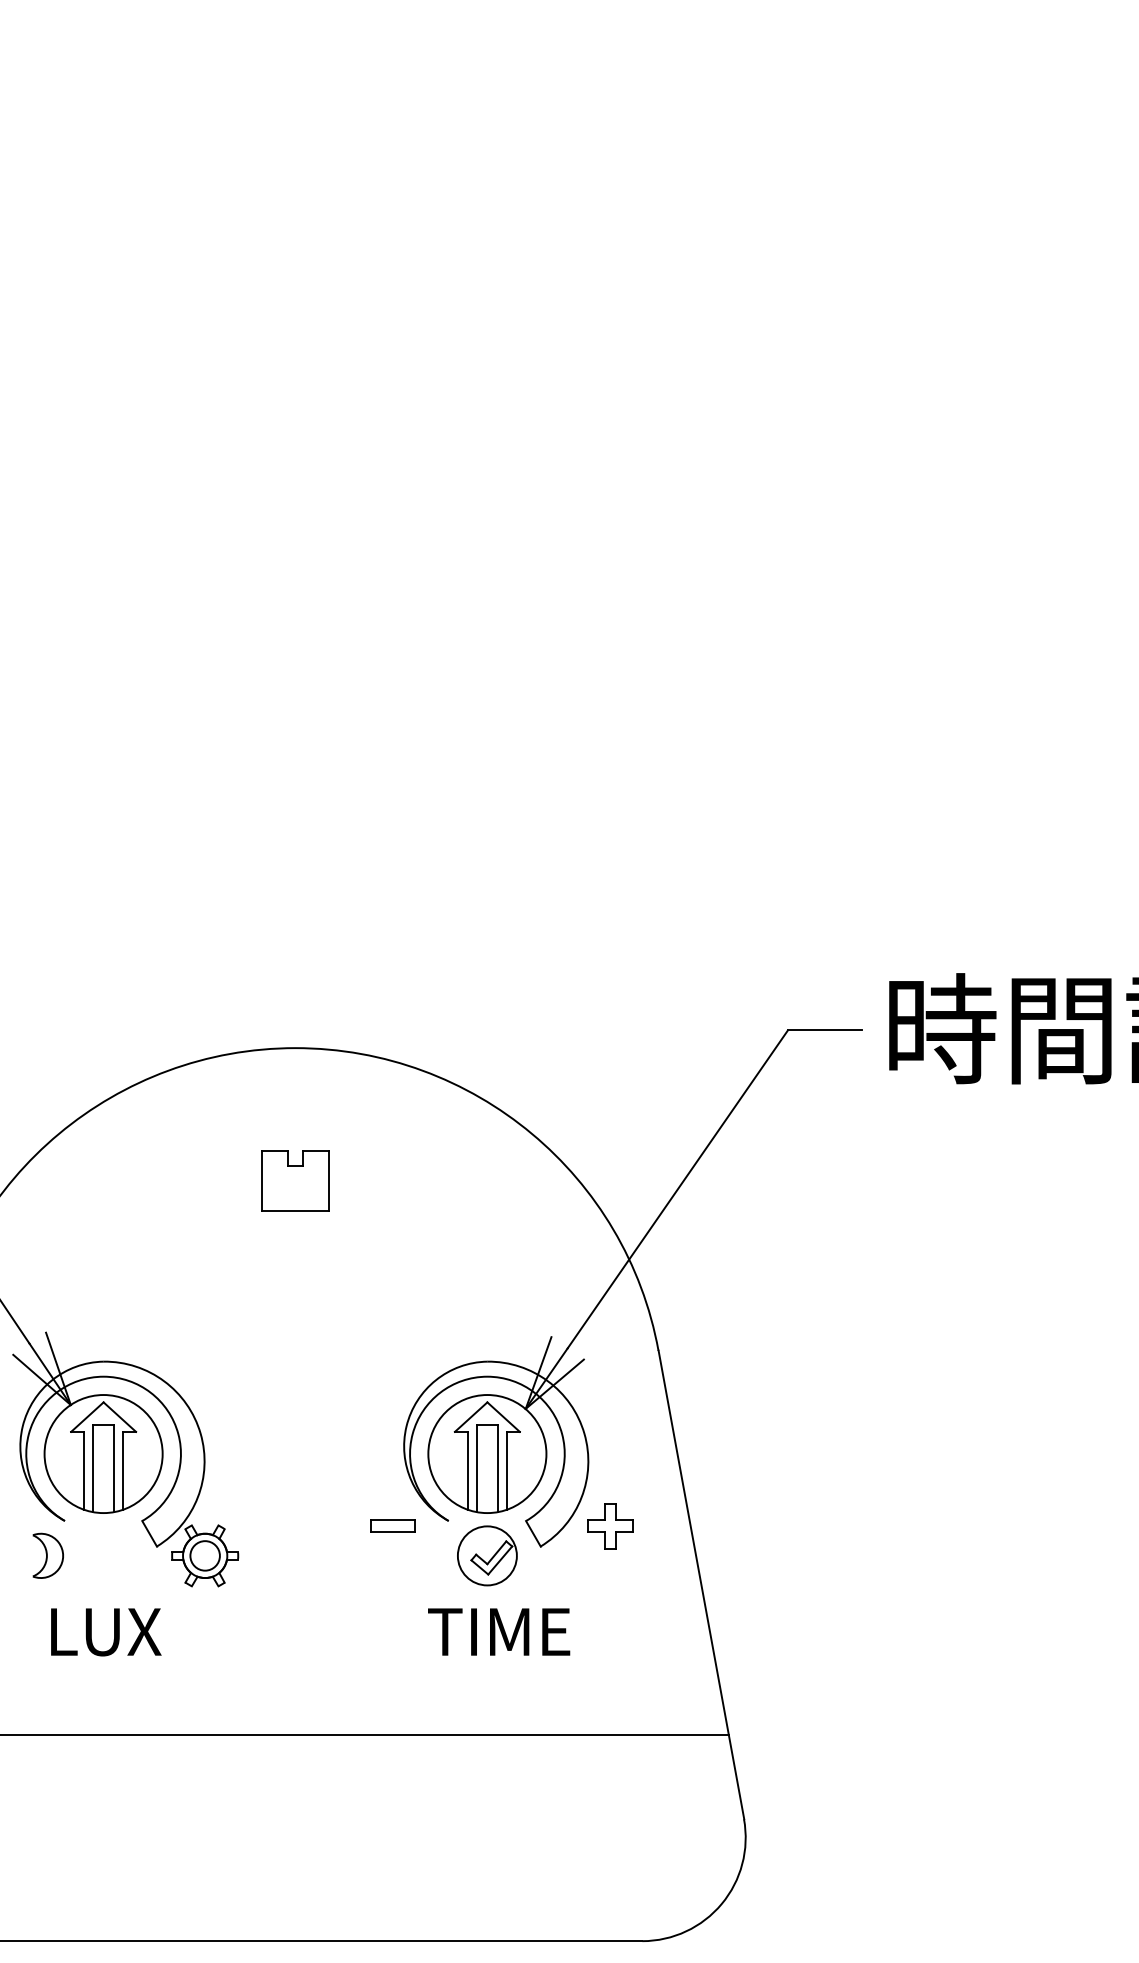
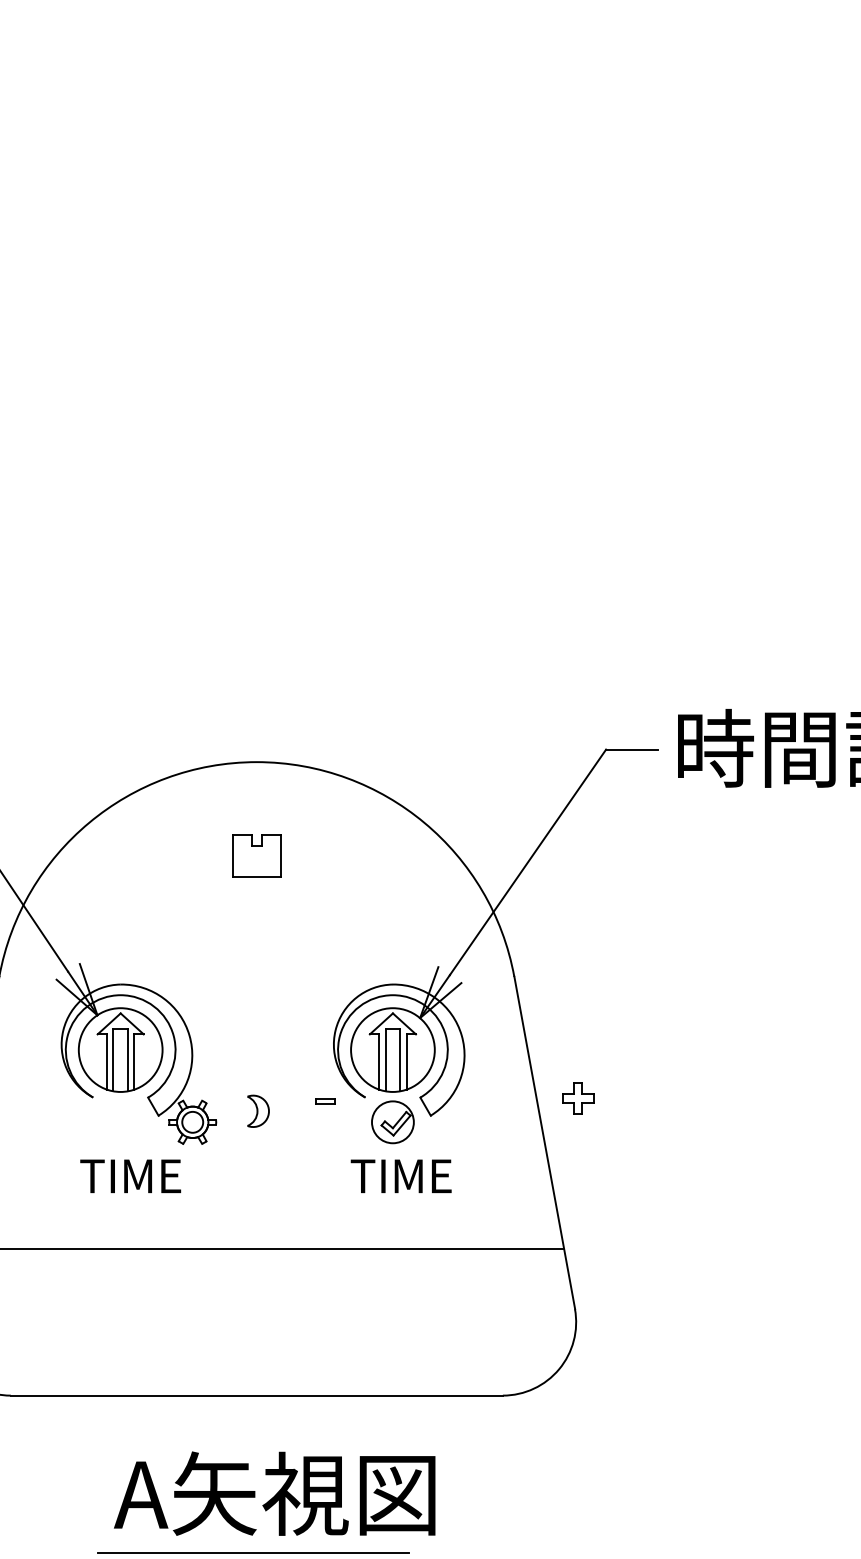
part: (392, 1526) -> (325, 1101), size x0.6
part: (610, 1526) -> (578, 1098), moved
part: (48, 1554) -> (258, 1110), moved
text: (117, 1632) -> (130, 1176), LUX -> TIME

